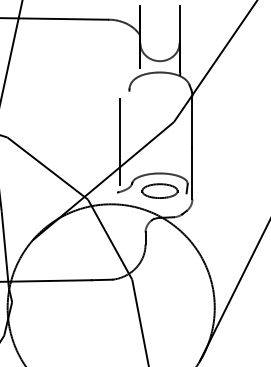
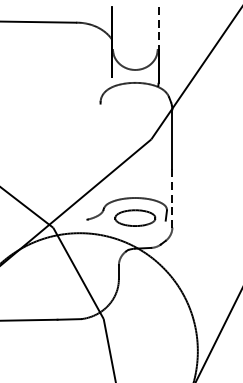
line: (180, 24) -> (158, 28), solid -> dashed
line: (119, 141) -> (89, 161), removed
line: (192, 173) -> (172, 198), solid -> dashed

